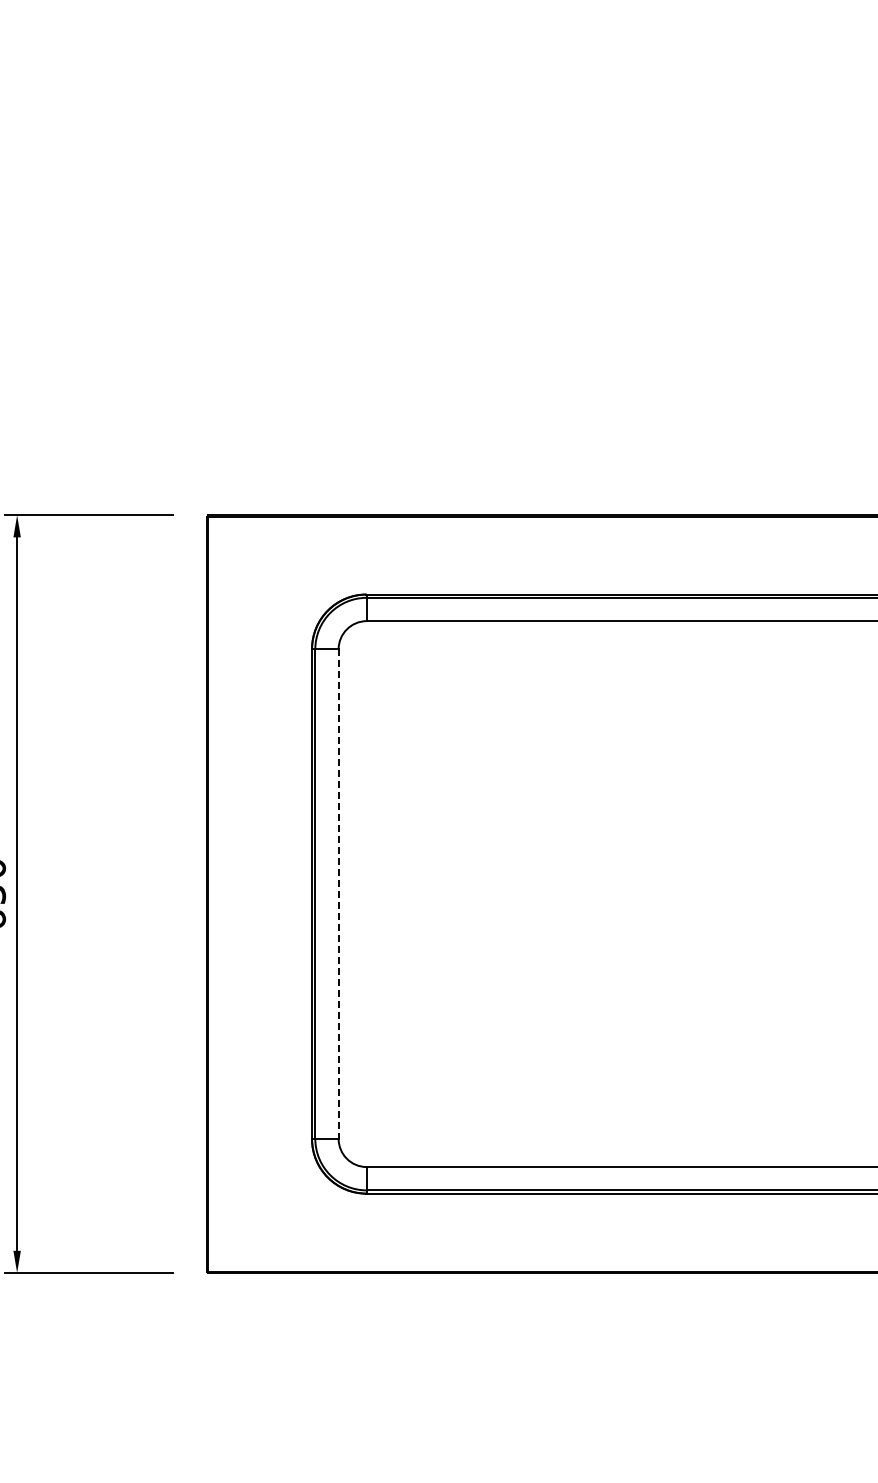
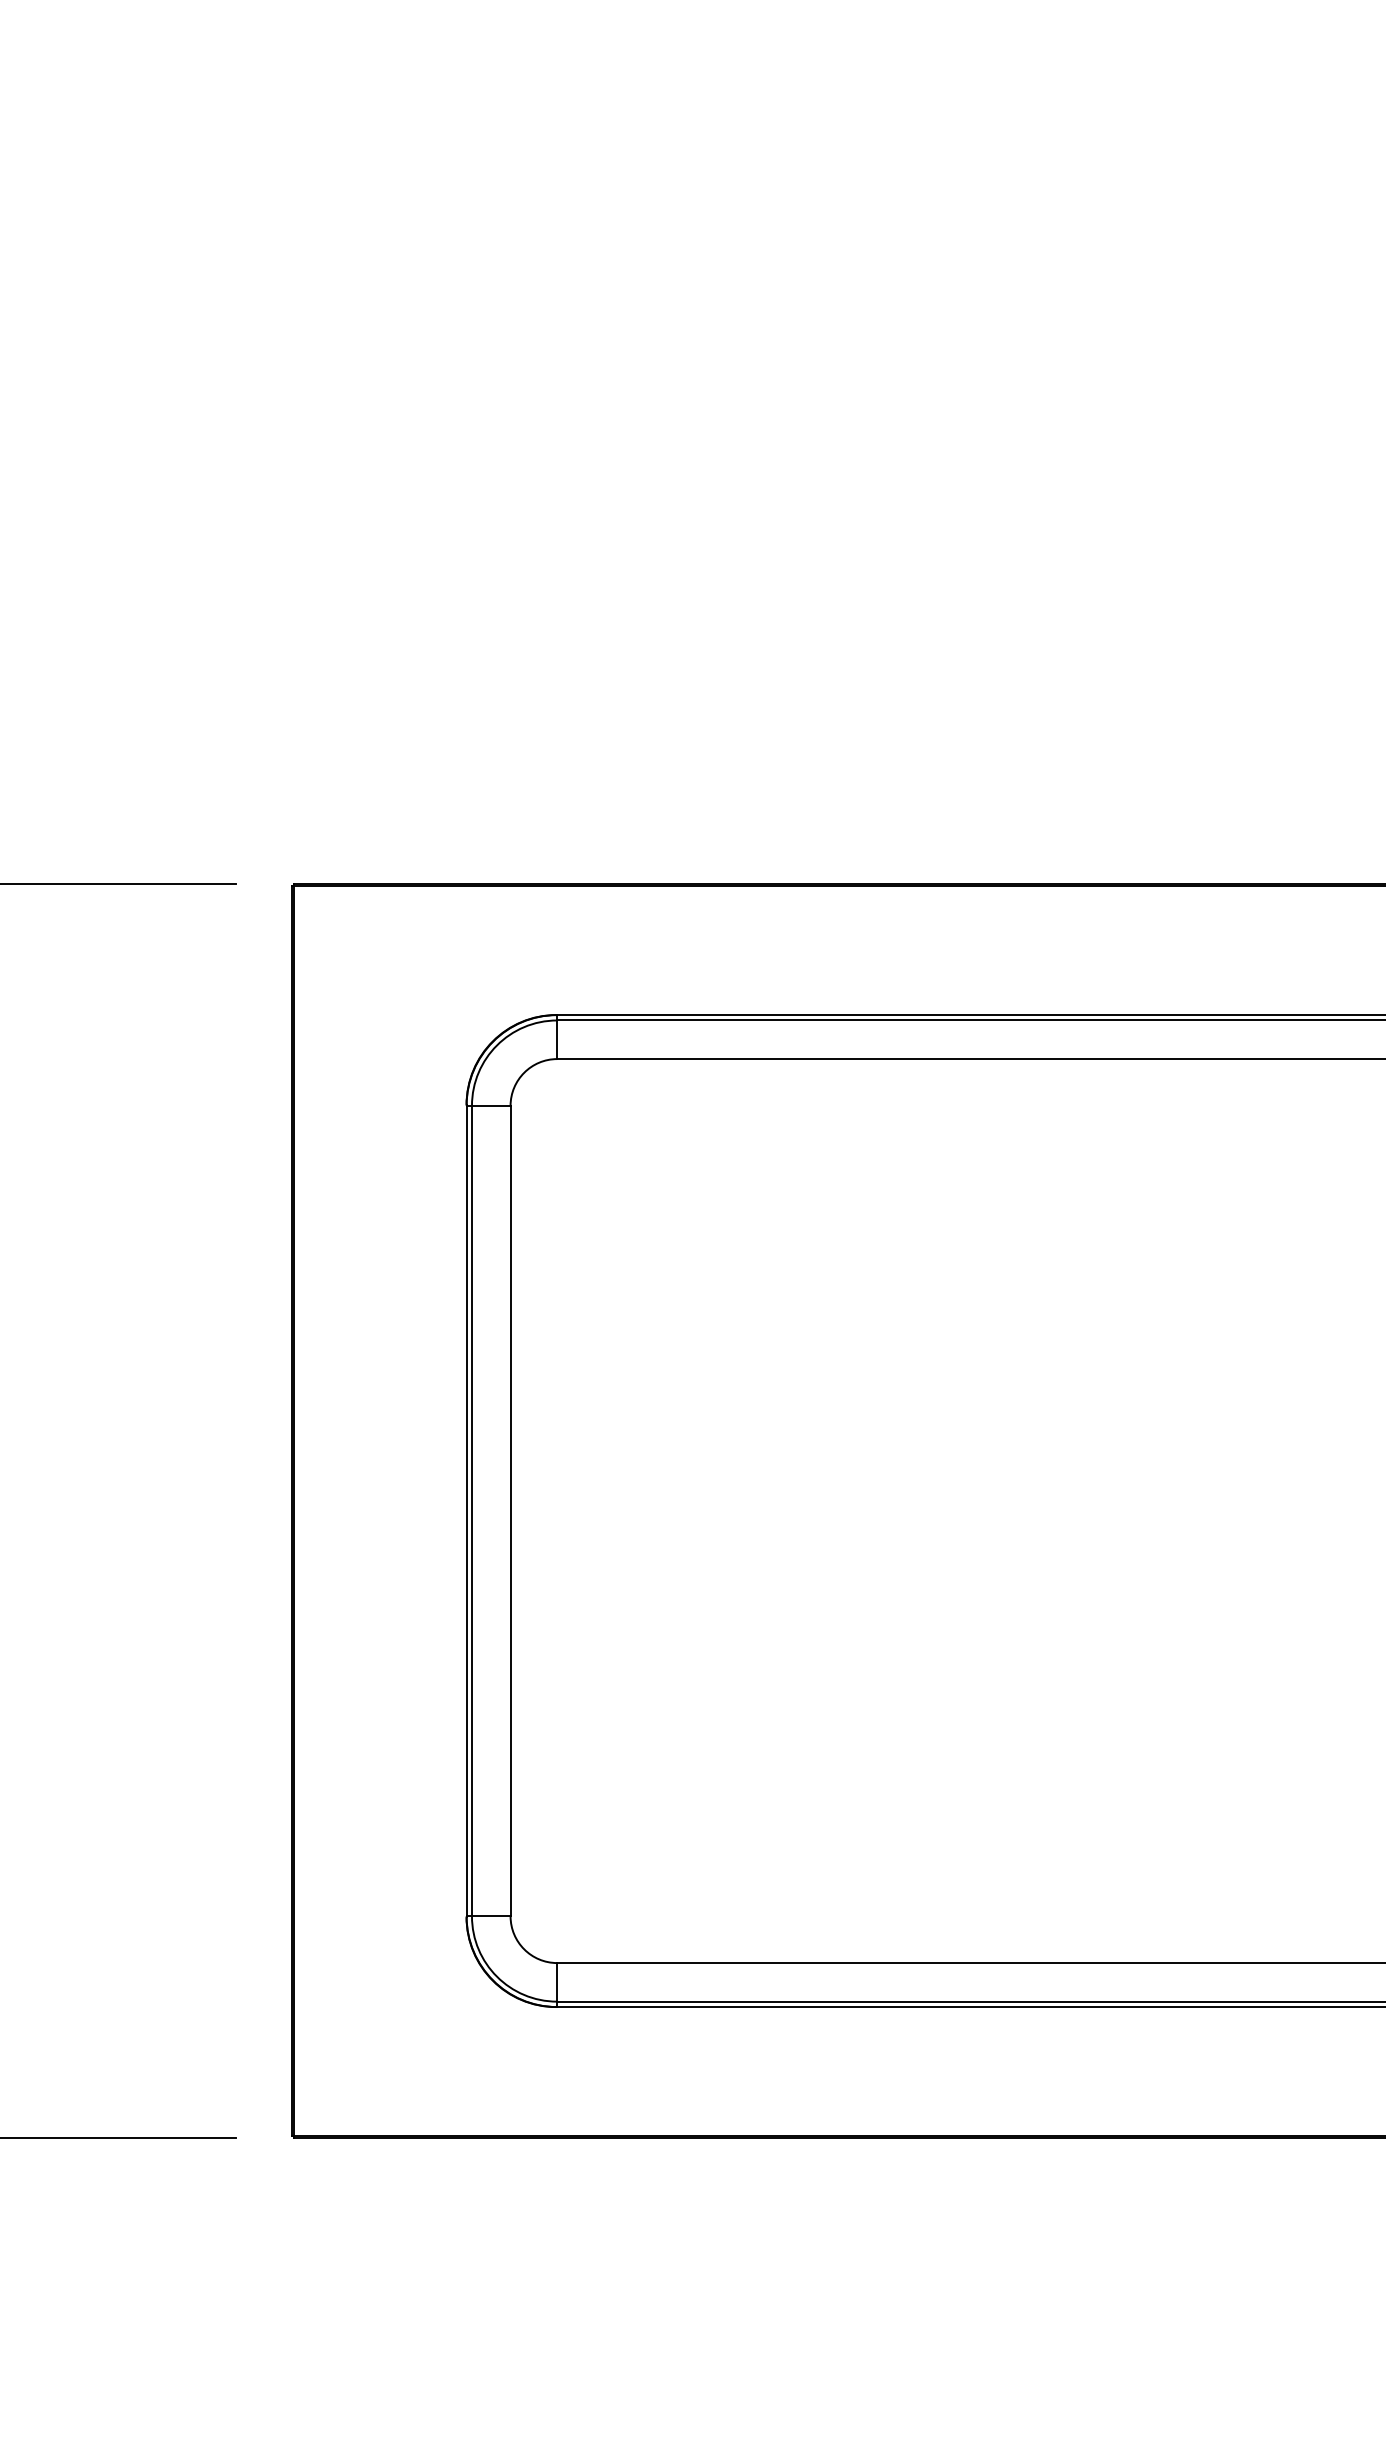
line: (338, 894) -> (510, 1511), dashed -> solid

